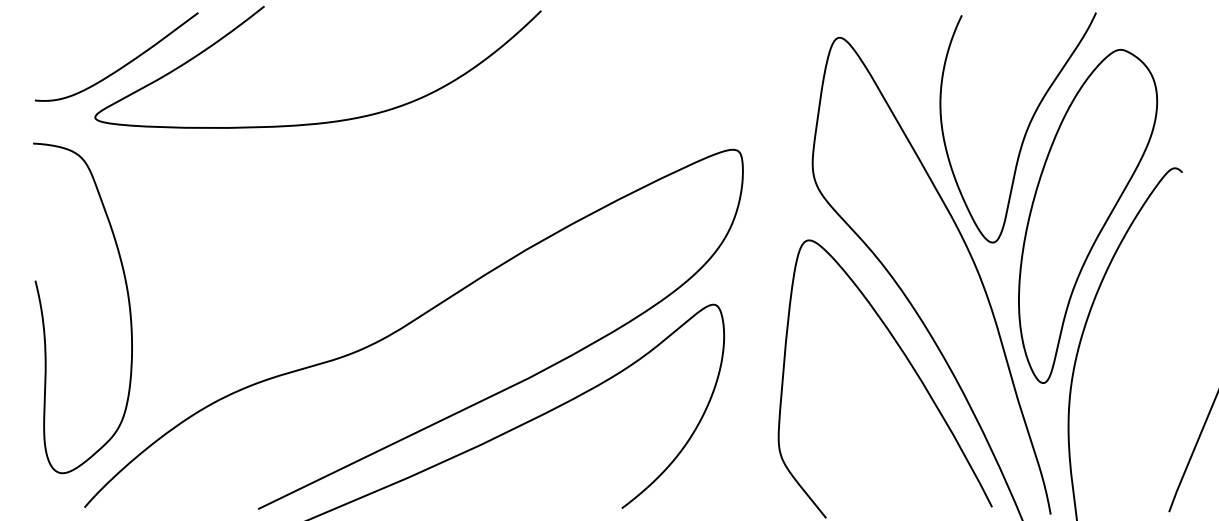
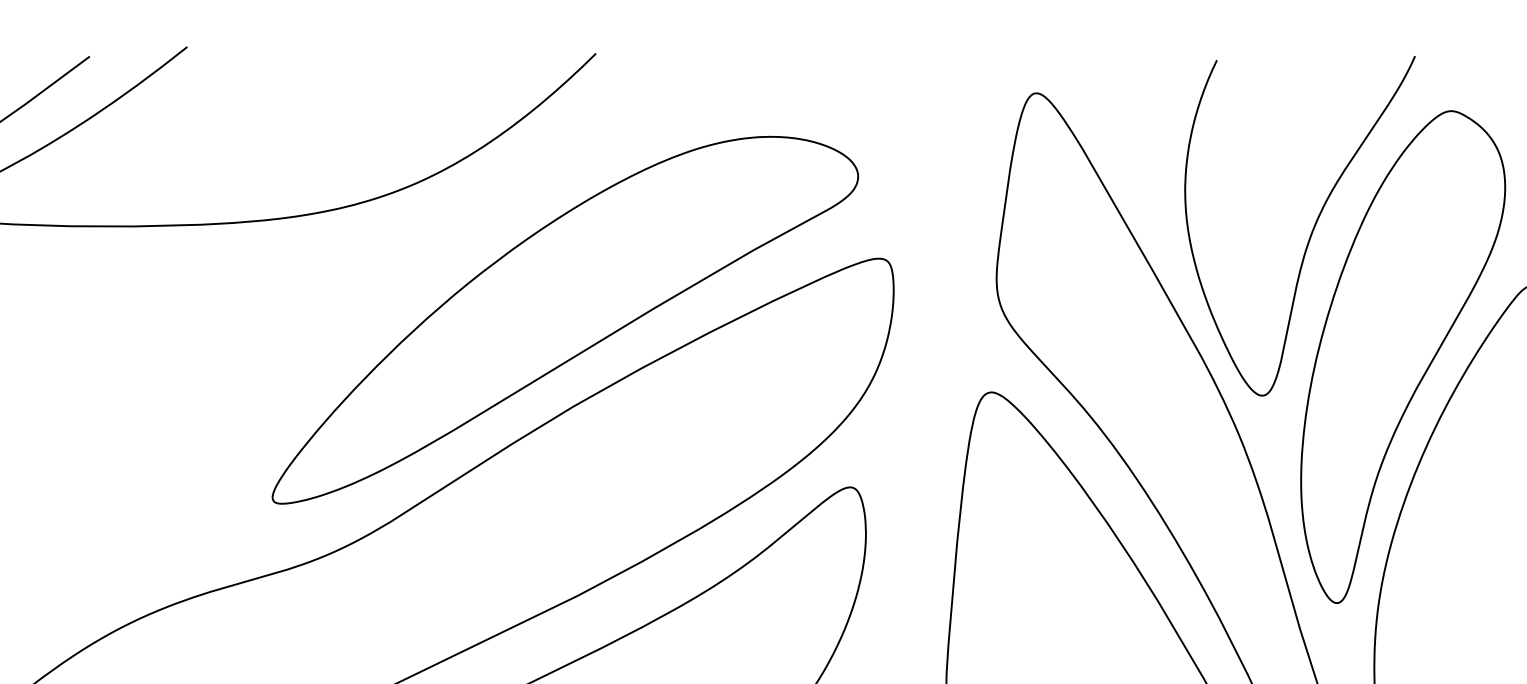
part: (520, 191) -> (565, 320), added

